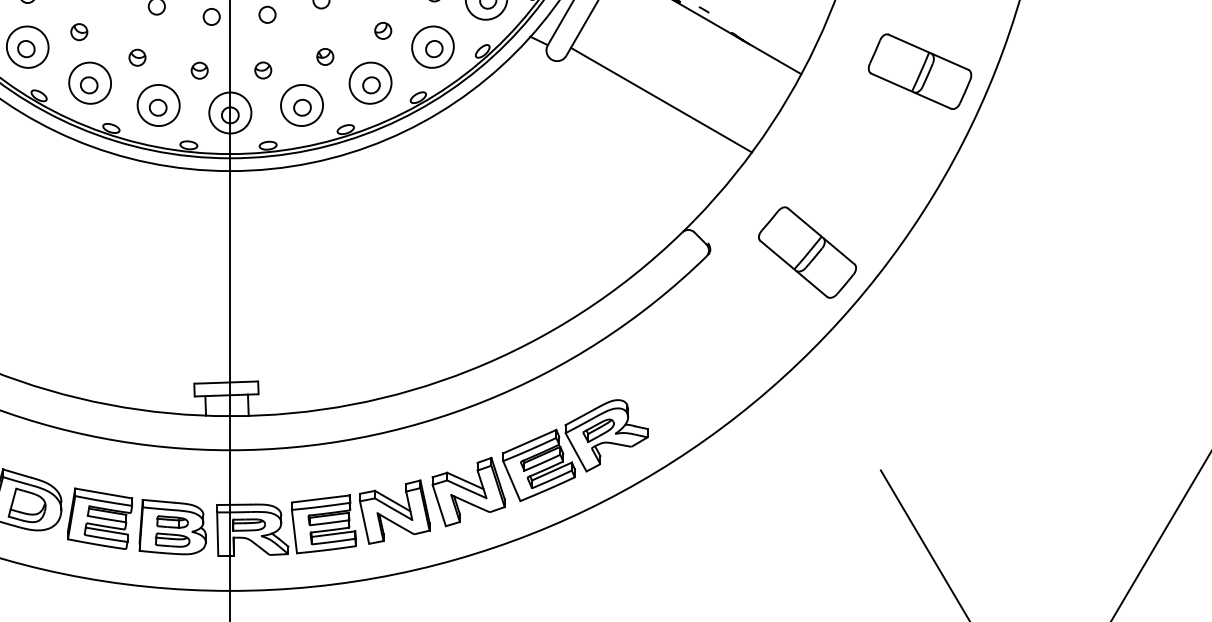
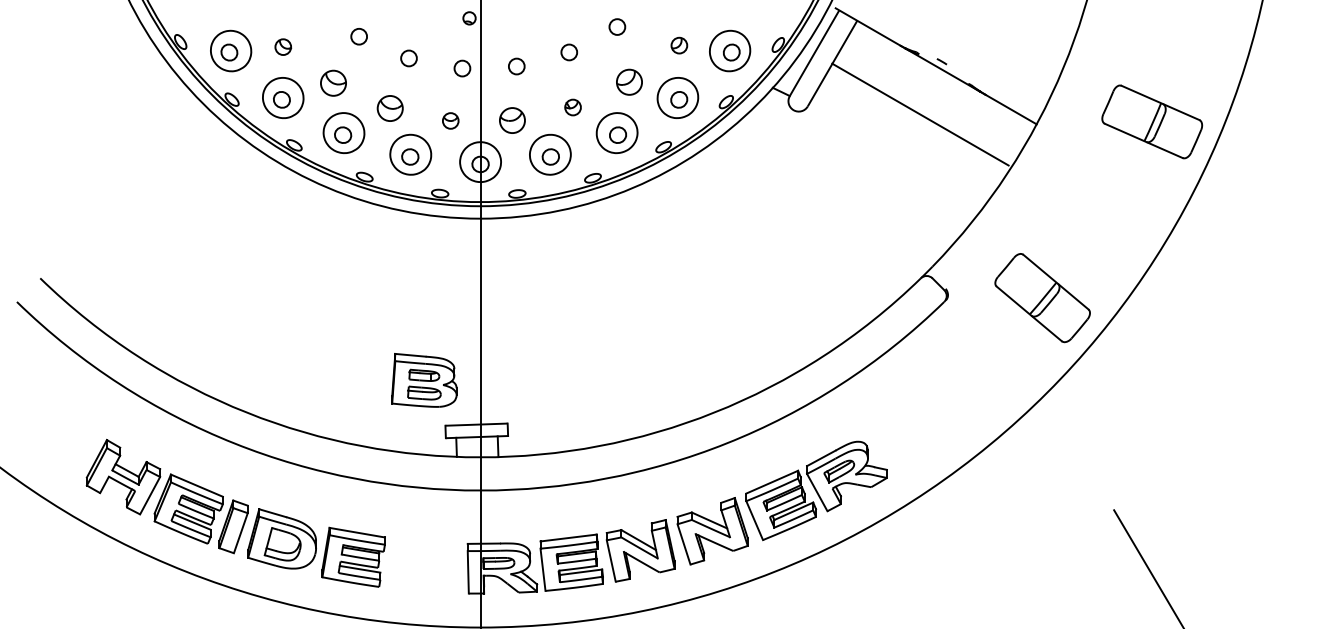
part: (383, 30) -> (629, 81), size x1.6
part: (79, 32) -> (333, 83), size x1.6
part: (136, 56) -> (389, 107), size x1.6
part: (263, 70) -> (512, 120), size x1.6
line: (661, 100) -> (920, 114), moved
part: (172, 527) -> (424, 380), moved

